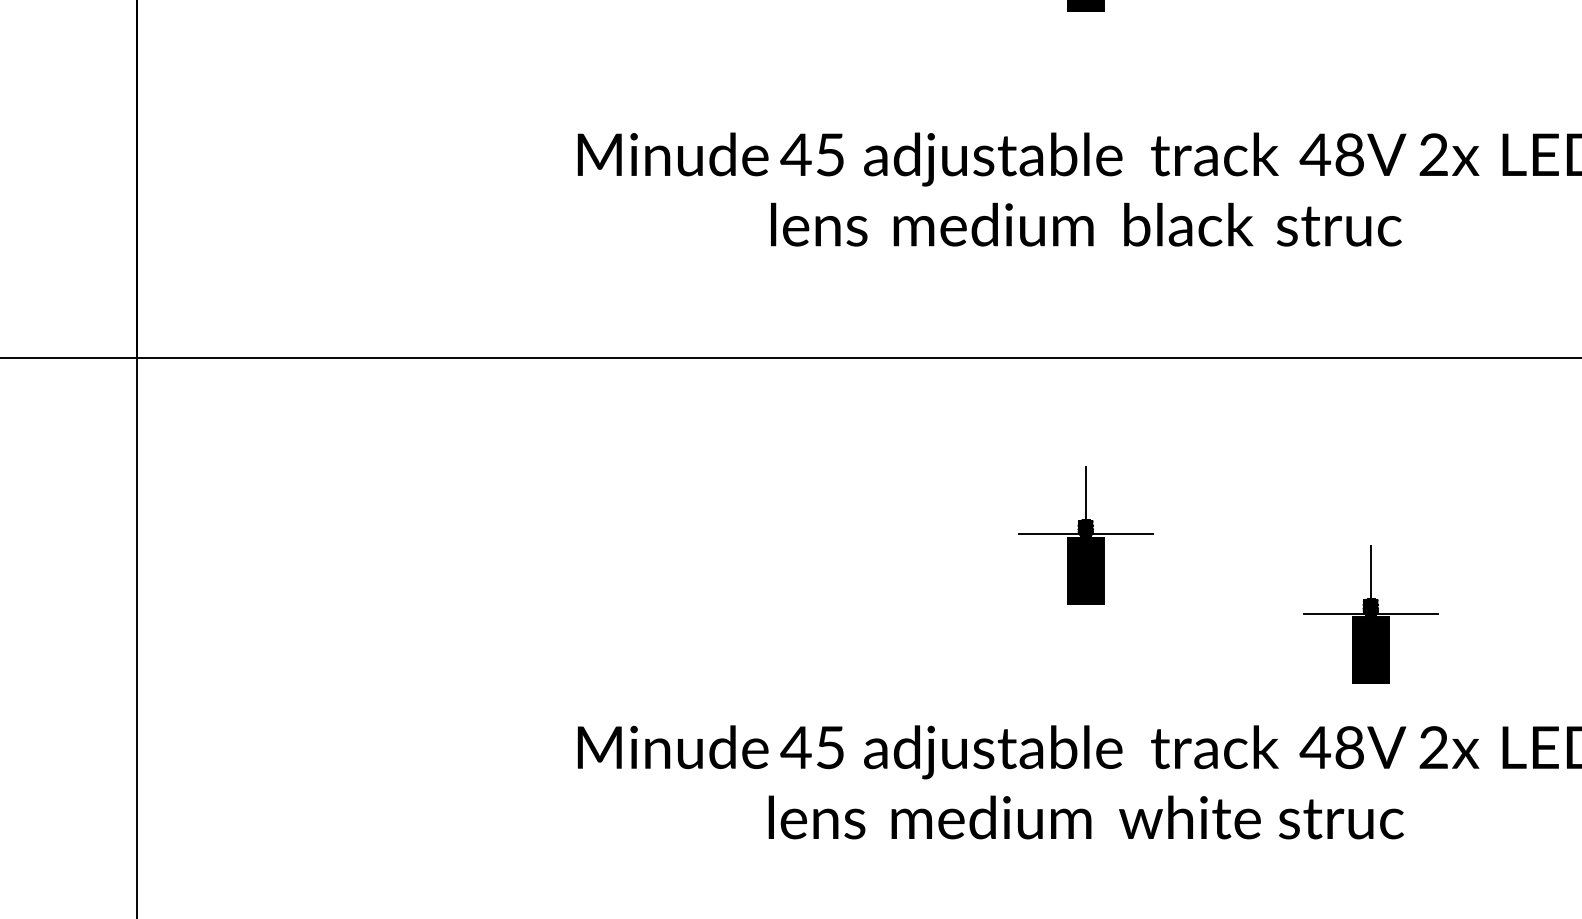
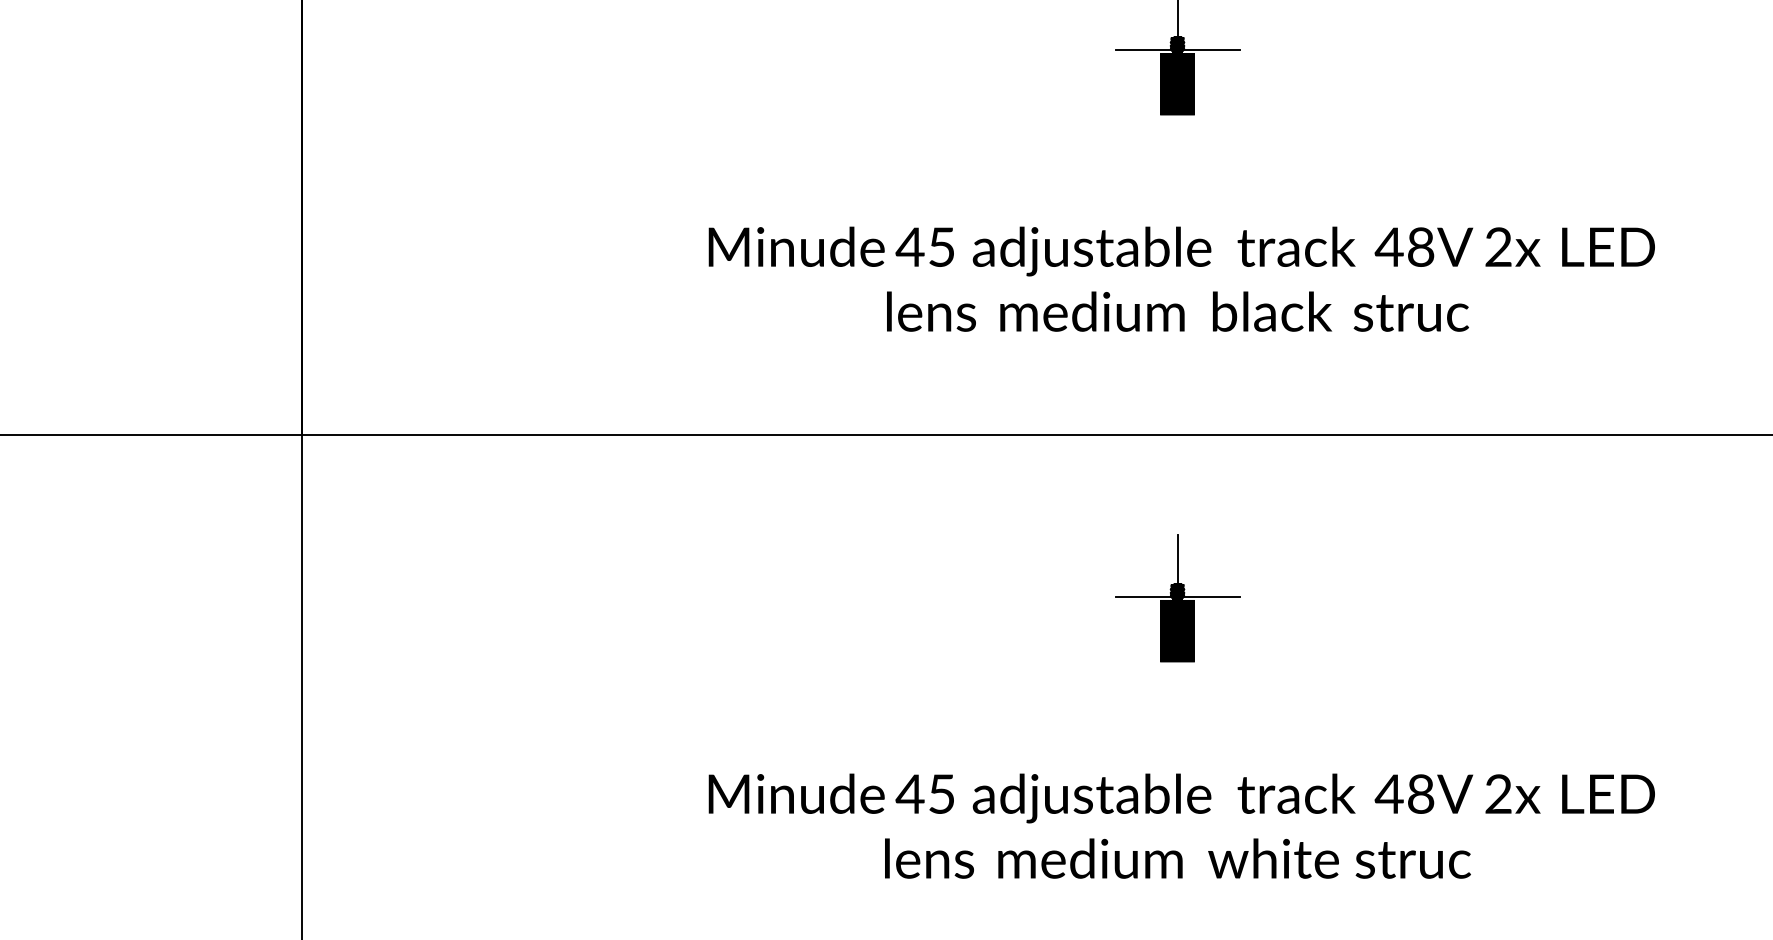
part: (1370, 614) -> (1440, 671), removed

